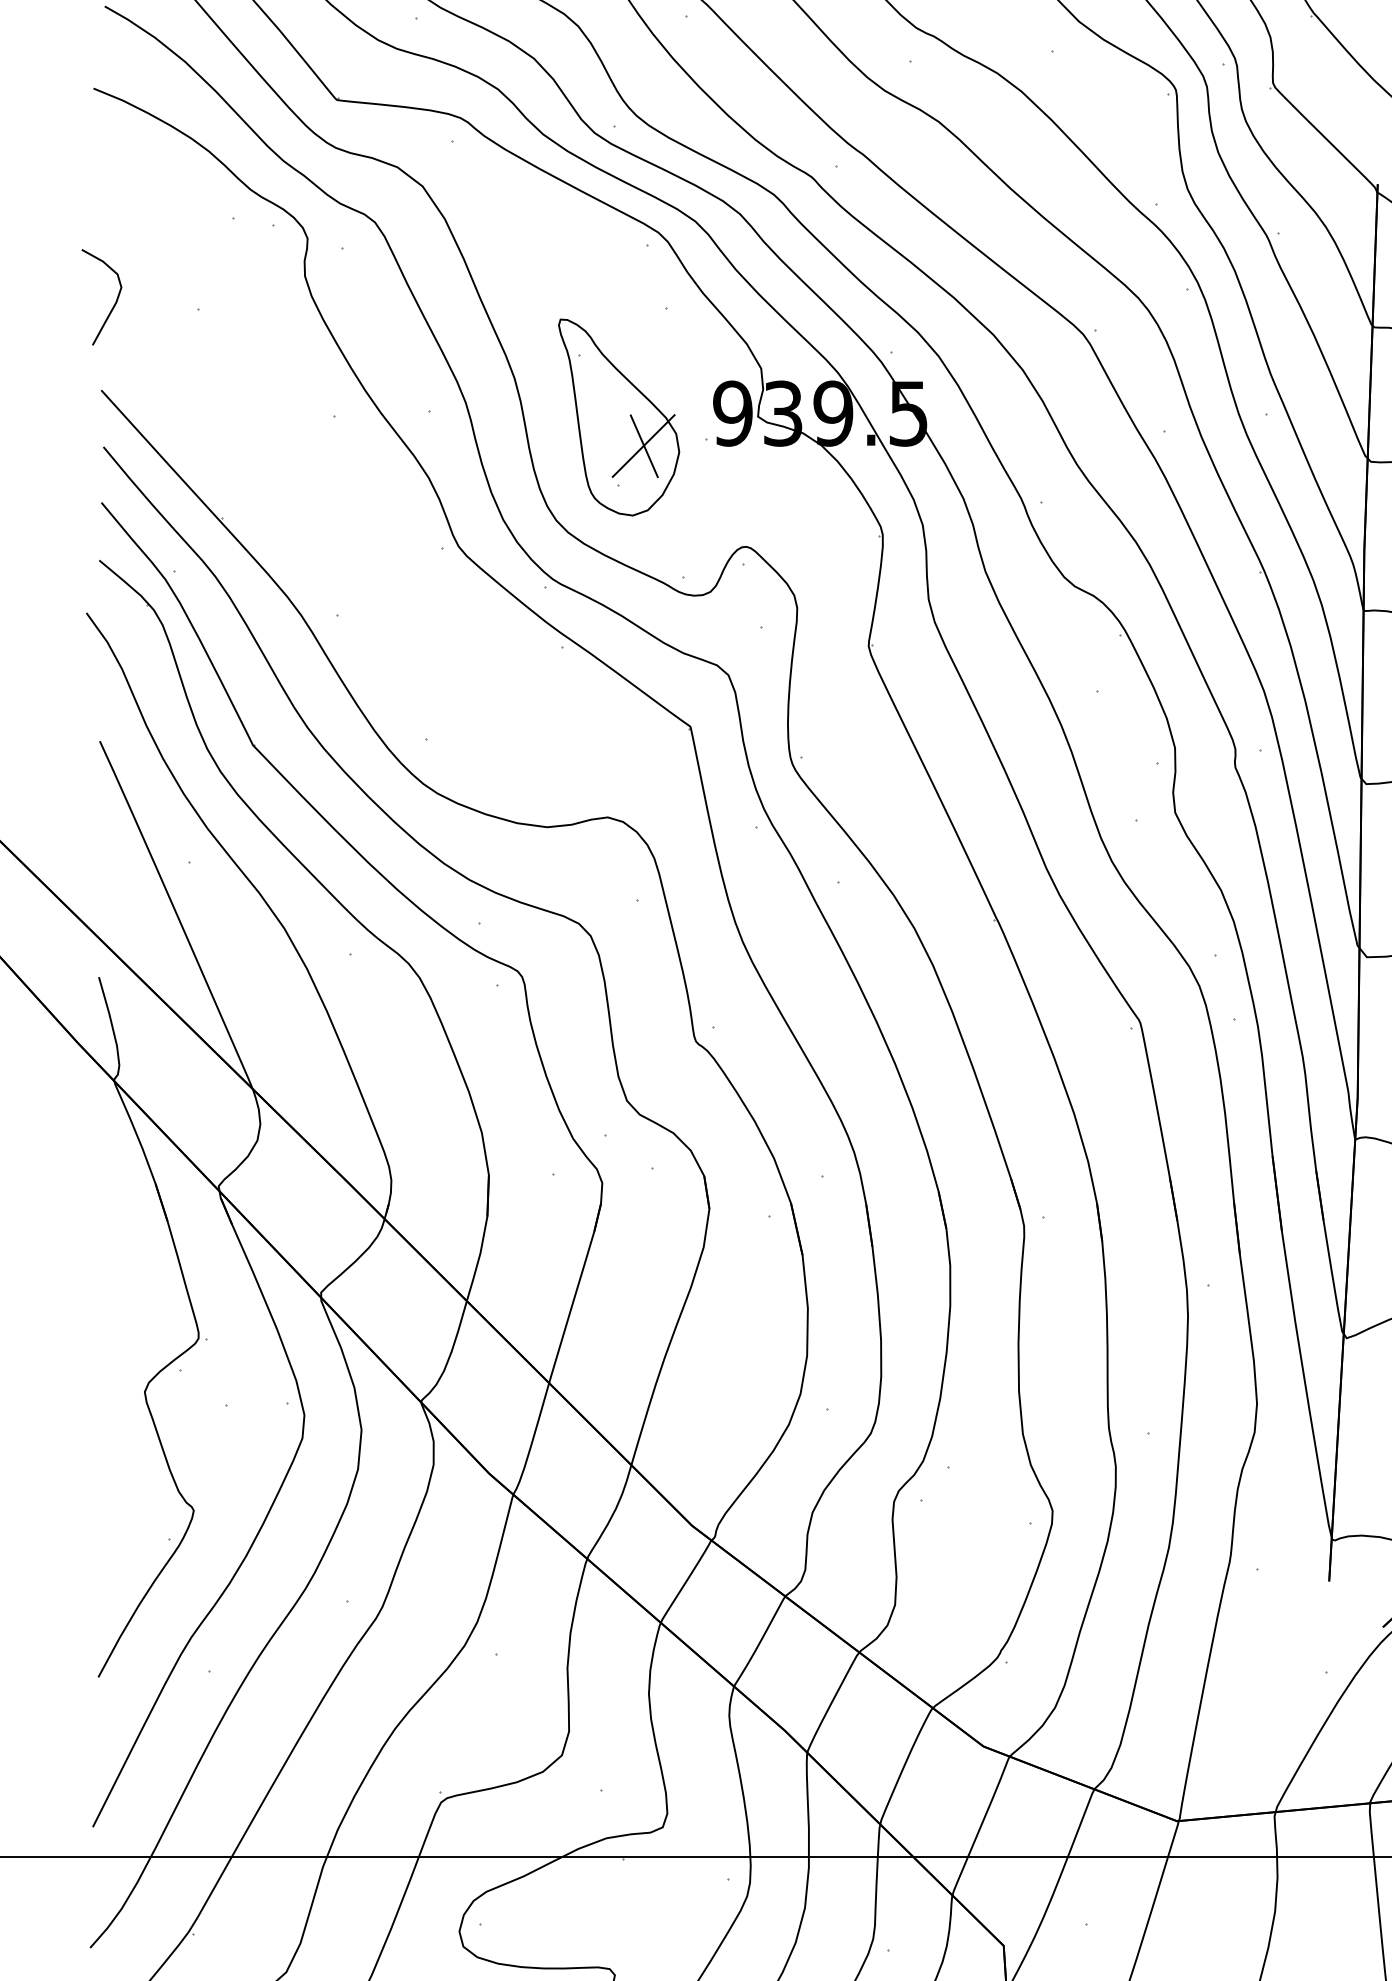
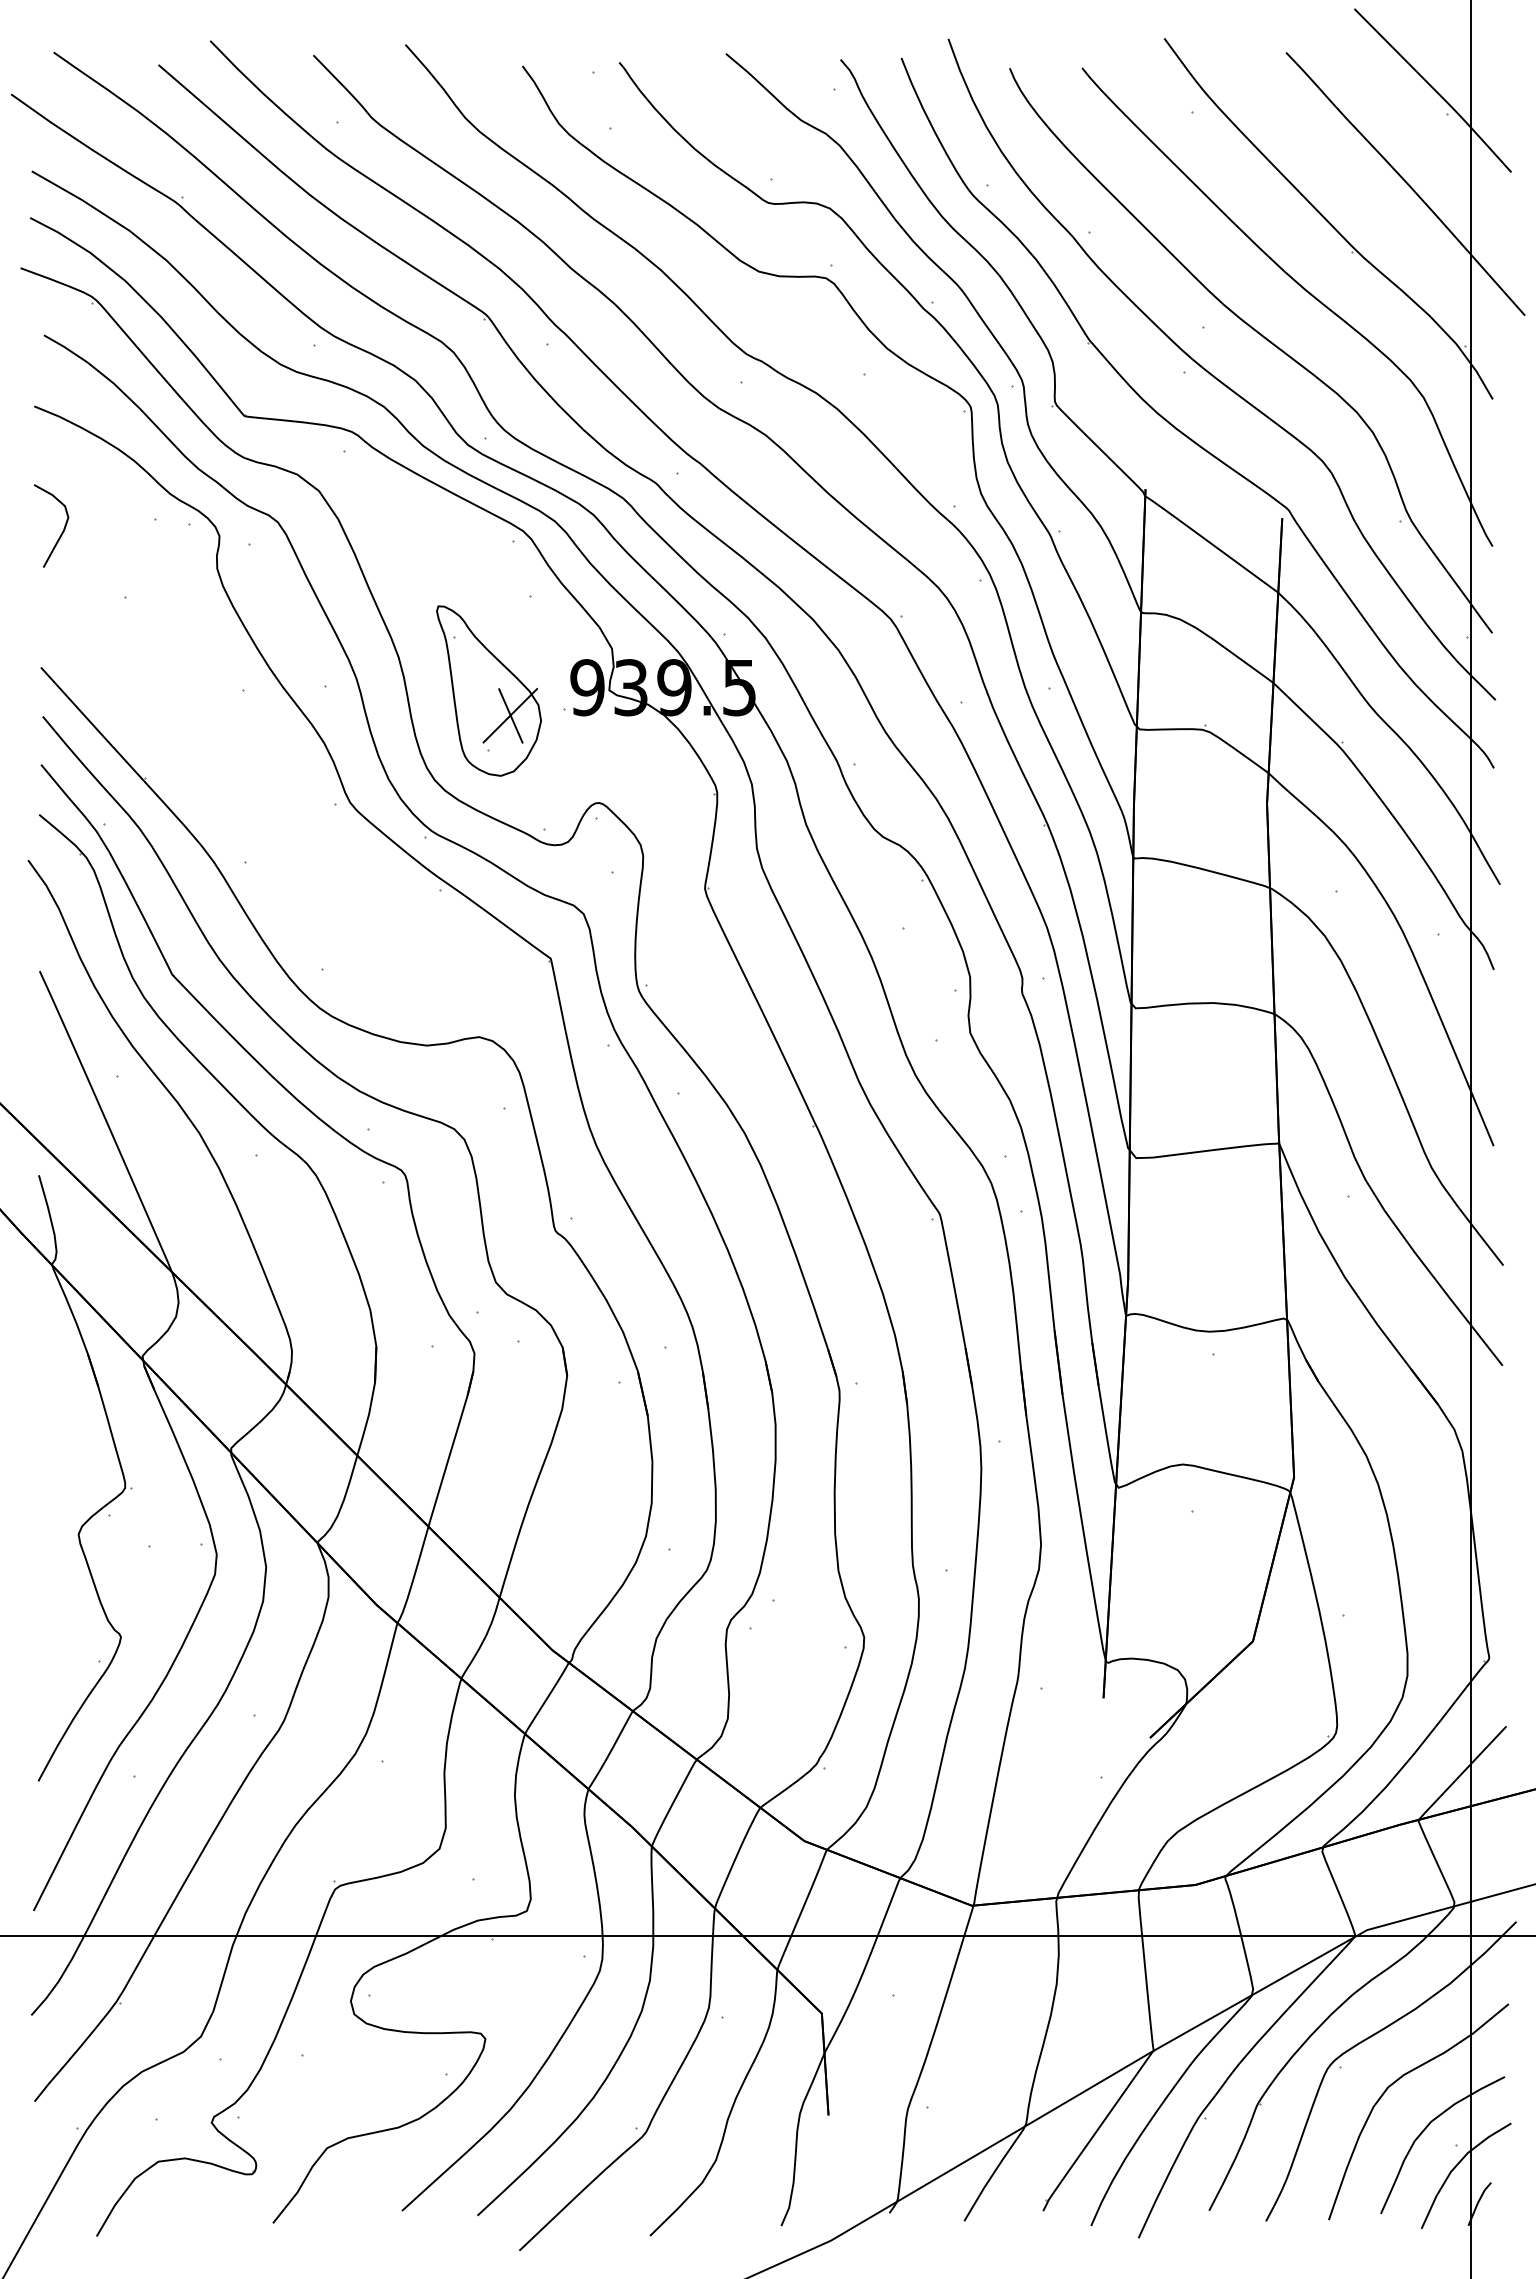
curve: (114, 302) -> (62, 530), moved

